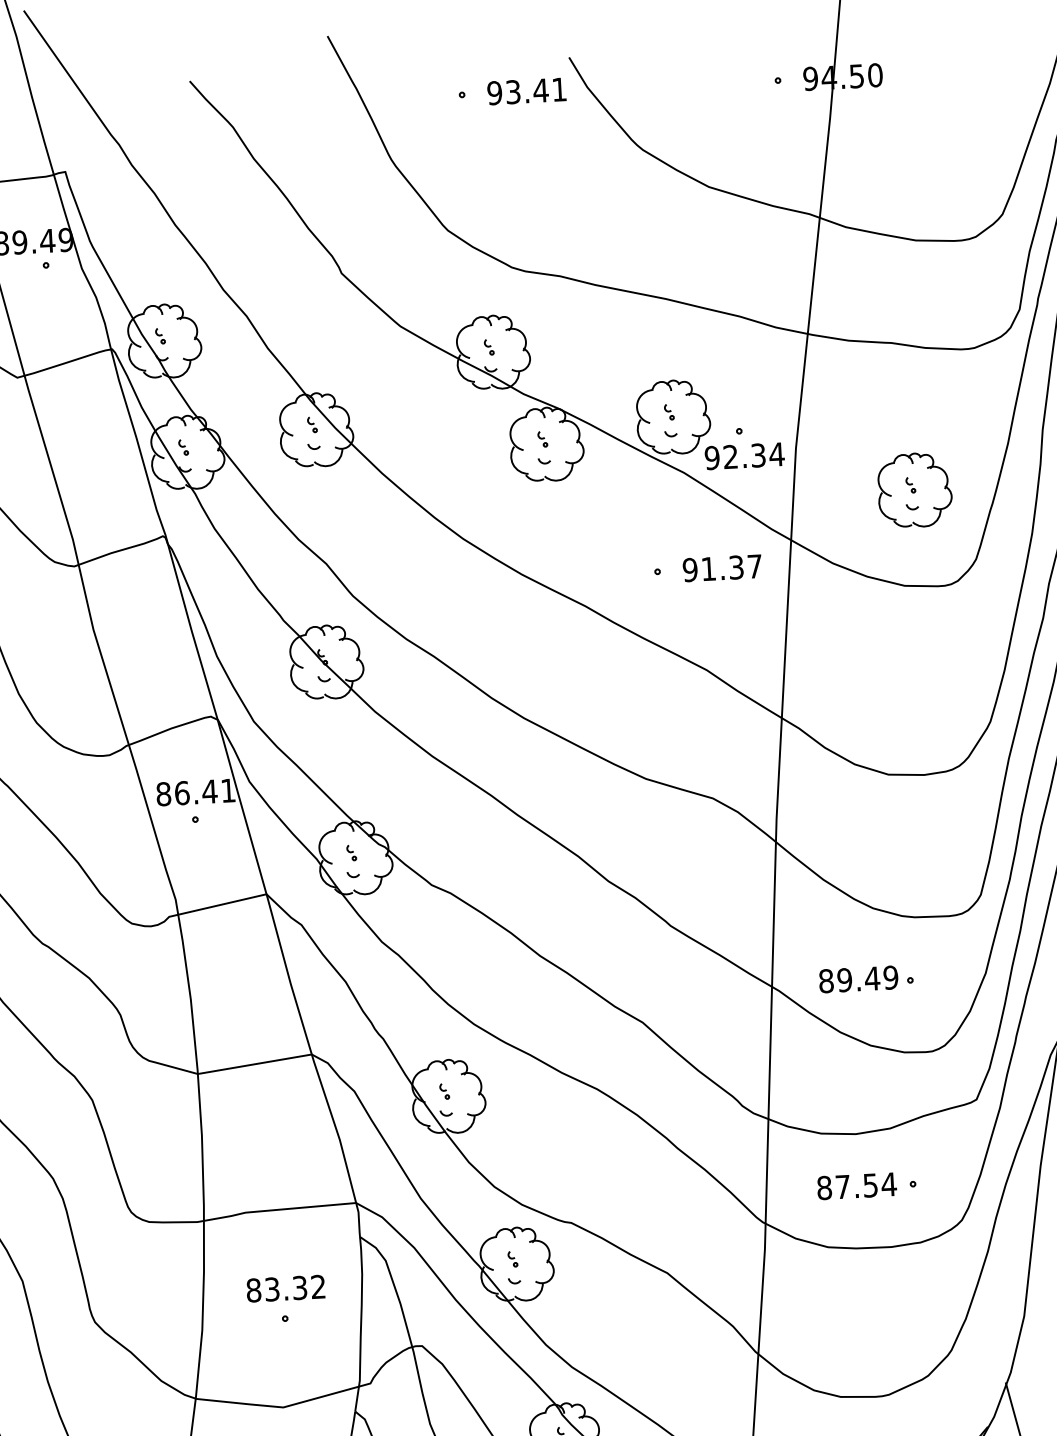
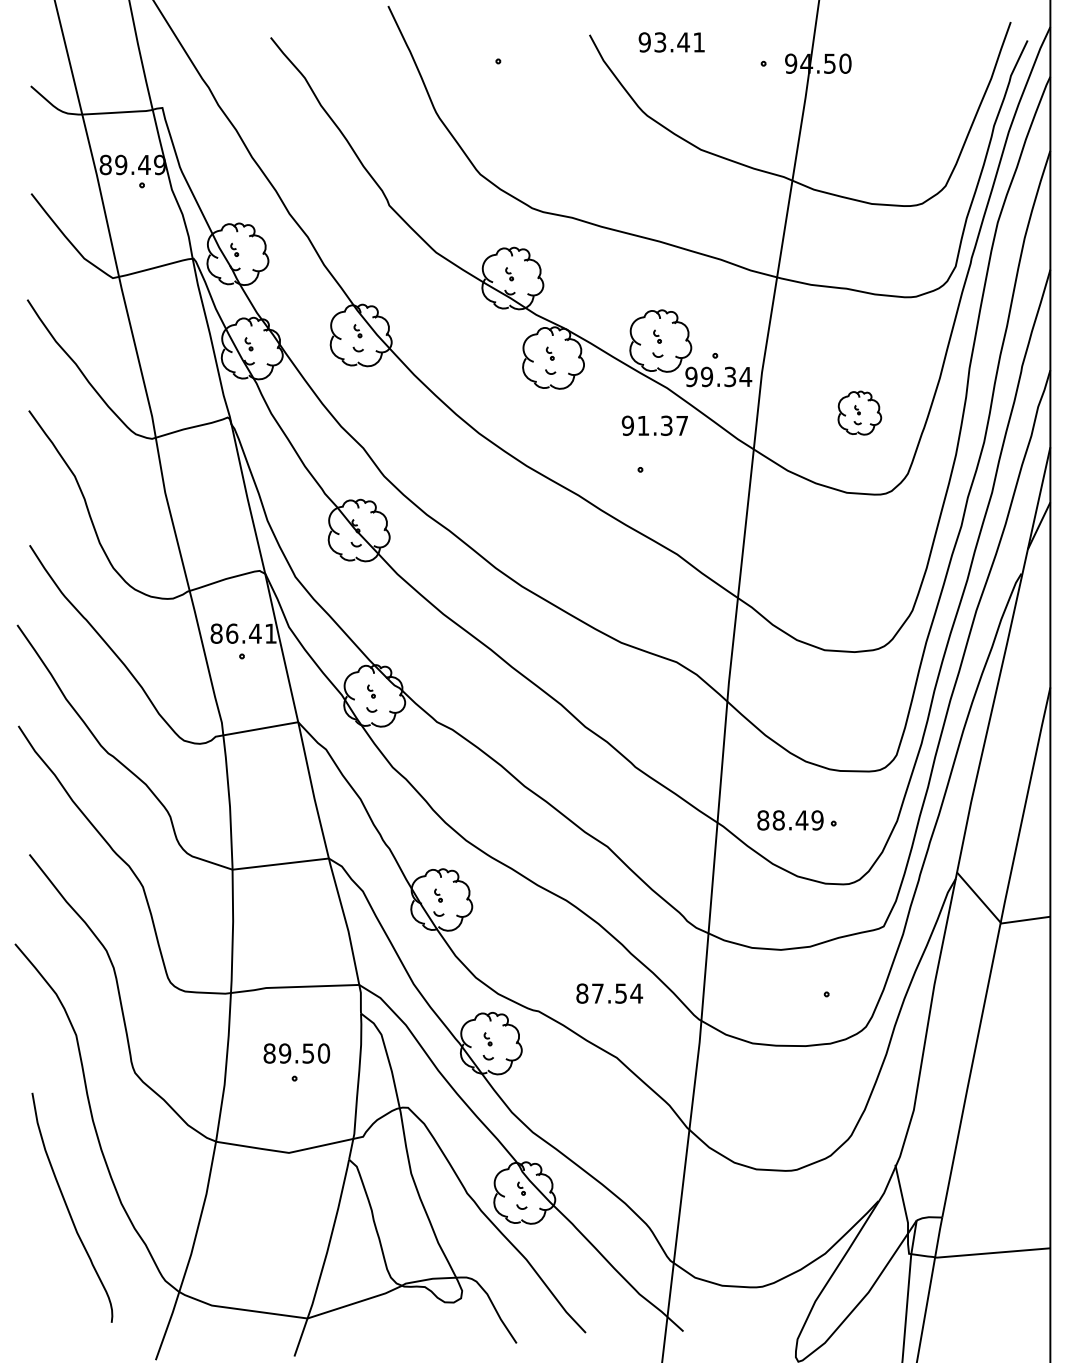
text: (526, 91) -> (671, 42), moved
text: (730, 457) -> (706, 377), 92.34 -> 99.34
part: (914, 489) -> (859, 412), size x0.7
text: (721, 567) -> (654, 425), moved
text: (844, 980) -> (778, 820), 89.49 -> 88.49
text: (856, 1186) -> (609, 993), moved
text: (295, 1288) -> (304, 1053), 83.32 -> 89.50

